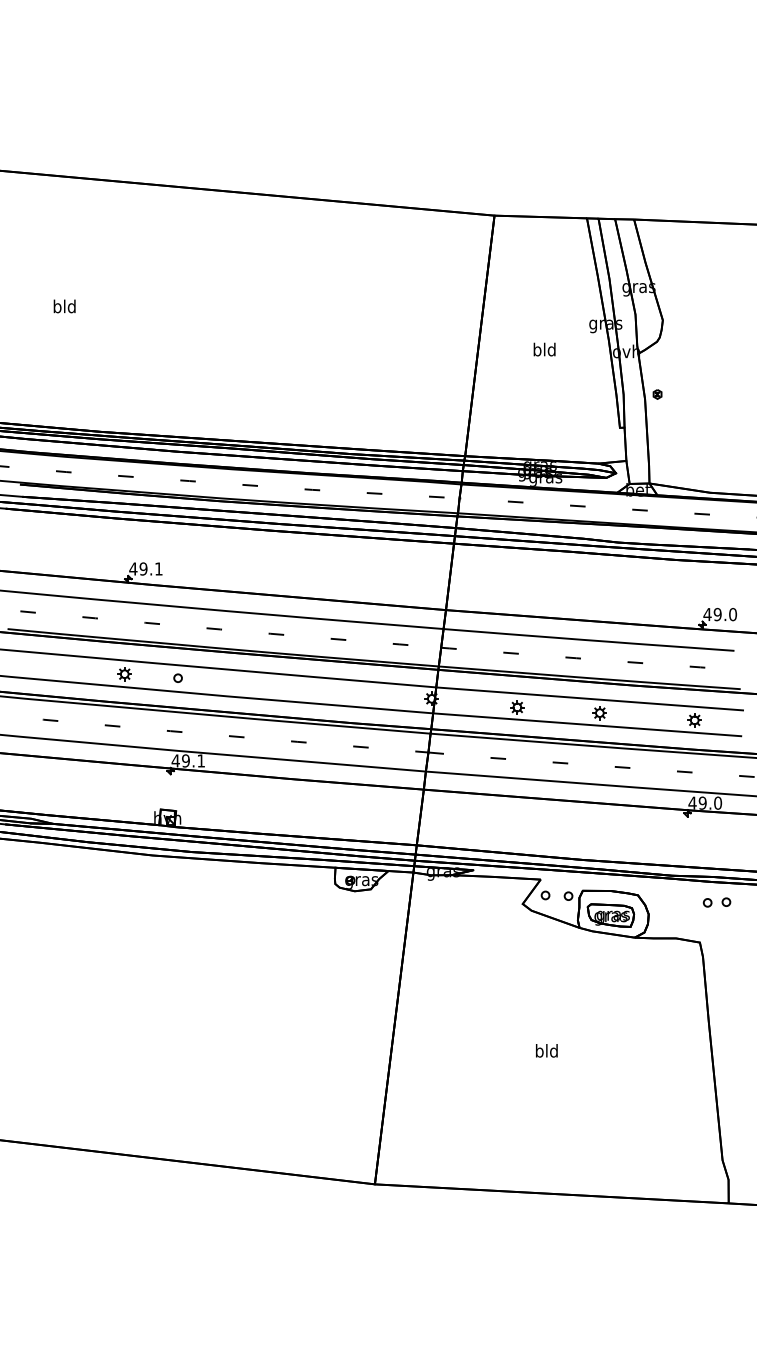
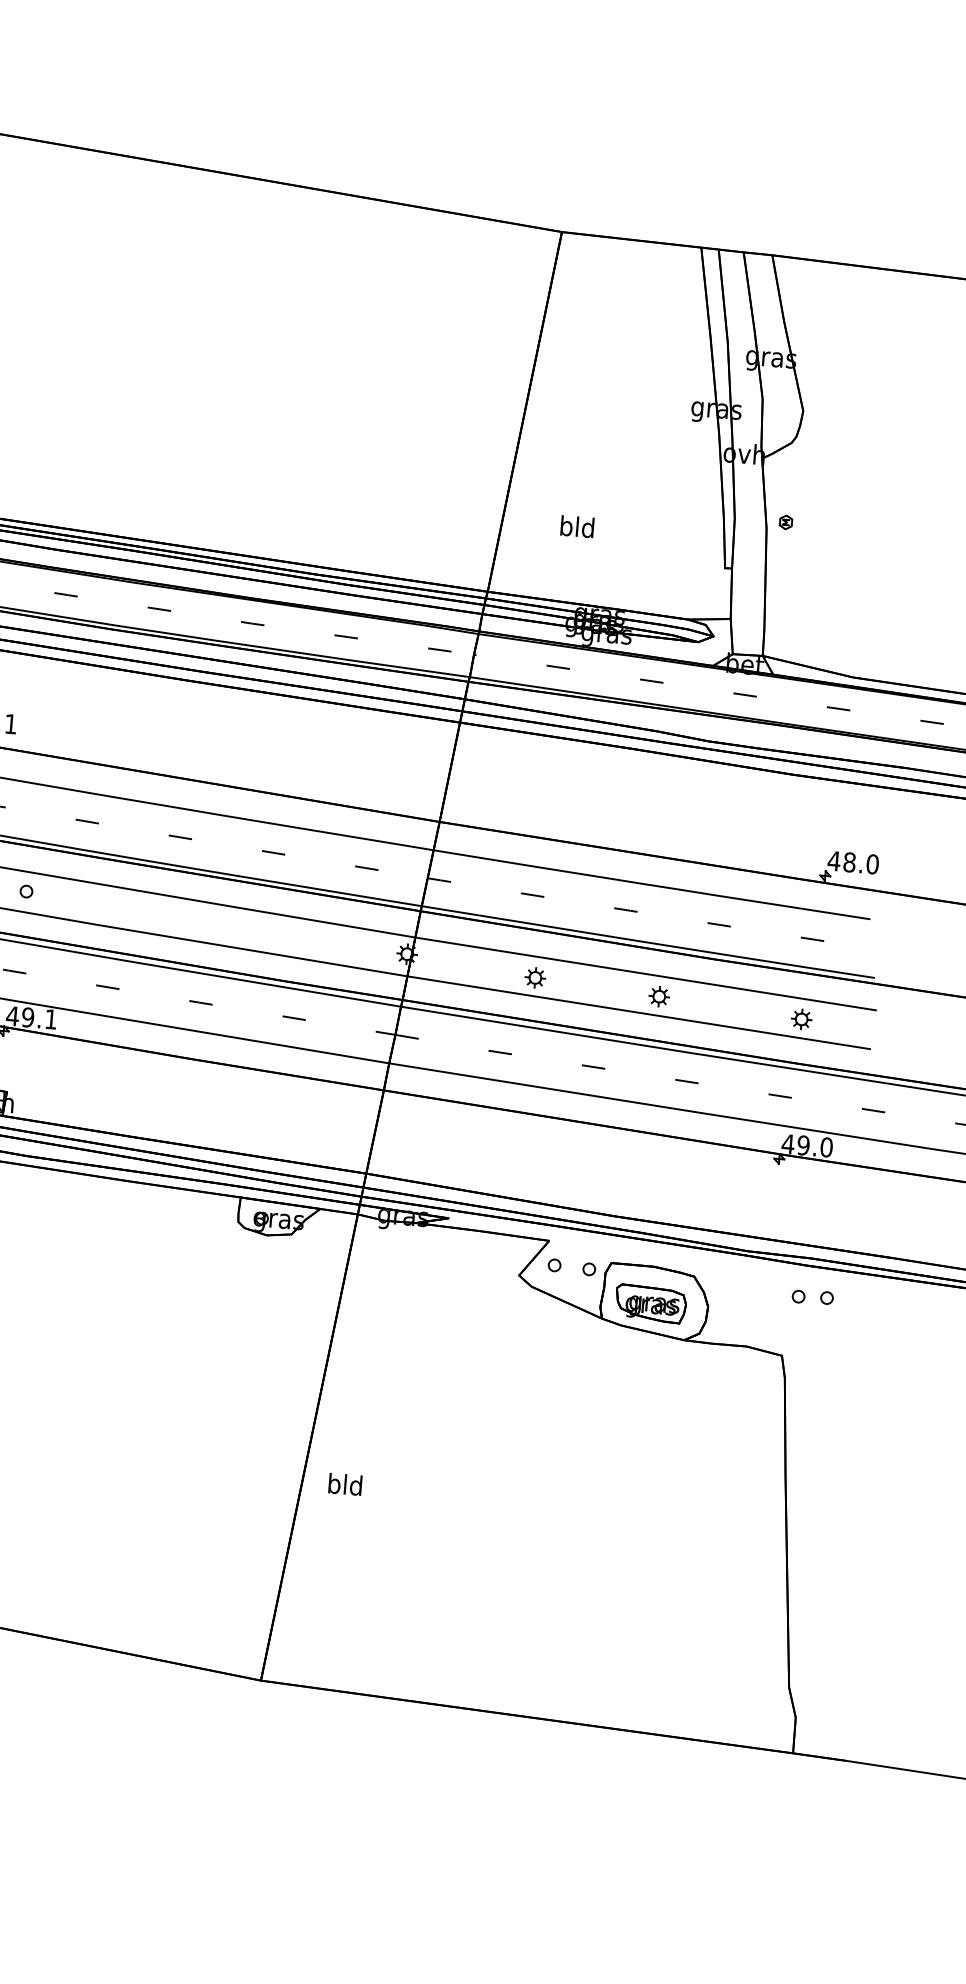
text: (544, 349) -> (577, 526), moved
text: (717, 614) -> (849, 862), 49.0 -> 48.0
text: (546, 1050) -> (344, 1483), moved

